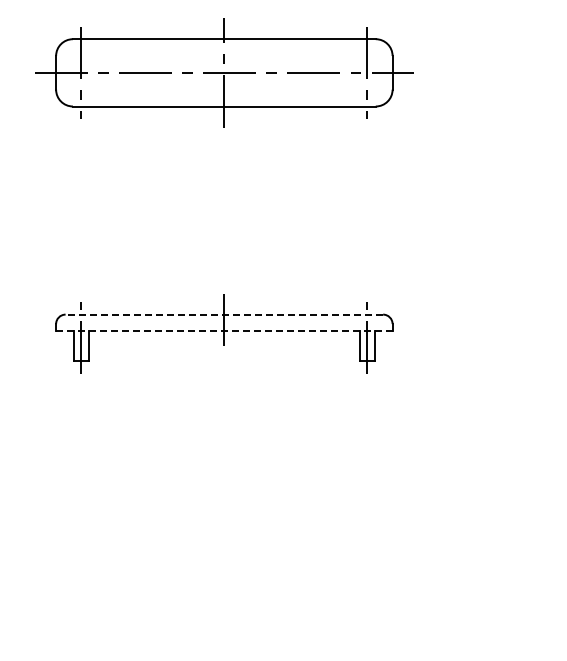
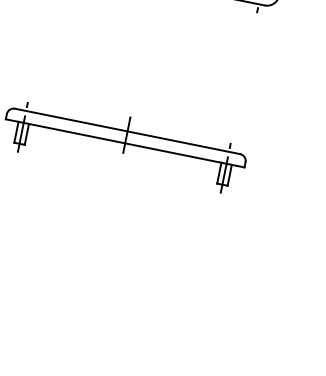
line: (224, 314) -> (127, 131), dashed -> solid
line: (224, 331) -> (125, 143), dashed -> solid

